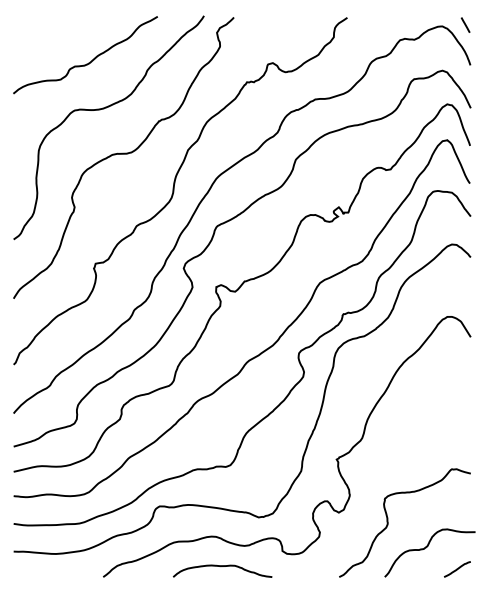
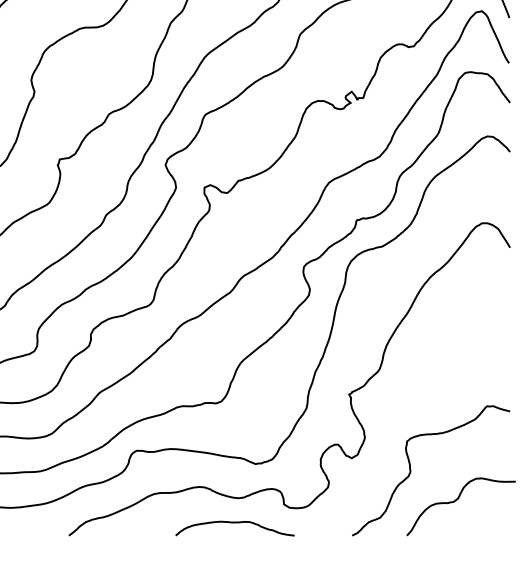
curve: (220, 567) -> (232, 524), moved
curve: (457, 569) -> (494, 526), removed

